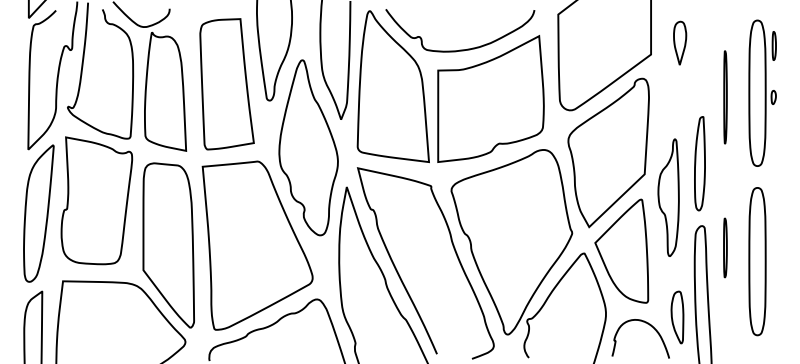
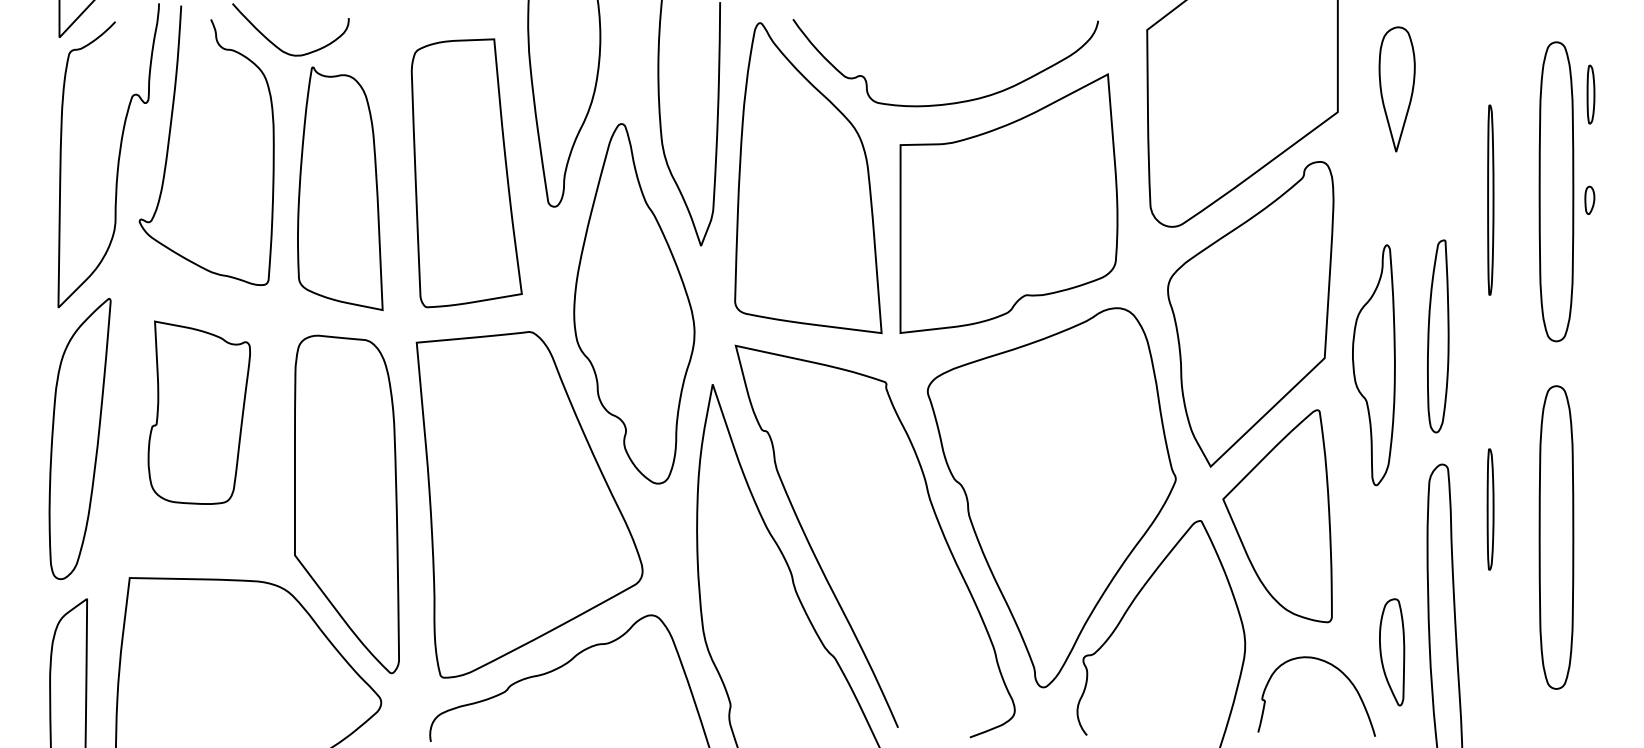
part: (680, 42) -> (1398, 87), size x1.4
part: (668, 197) -> (1373, 364), moved
part: (96, 200) -> (198, 412), size x0.7

